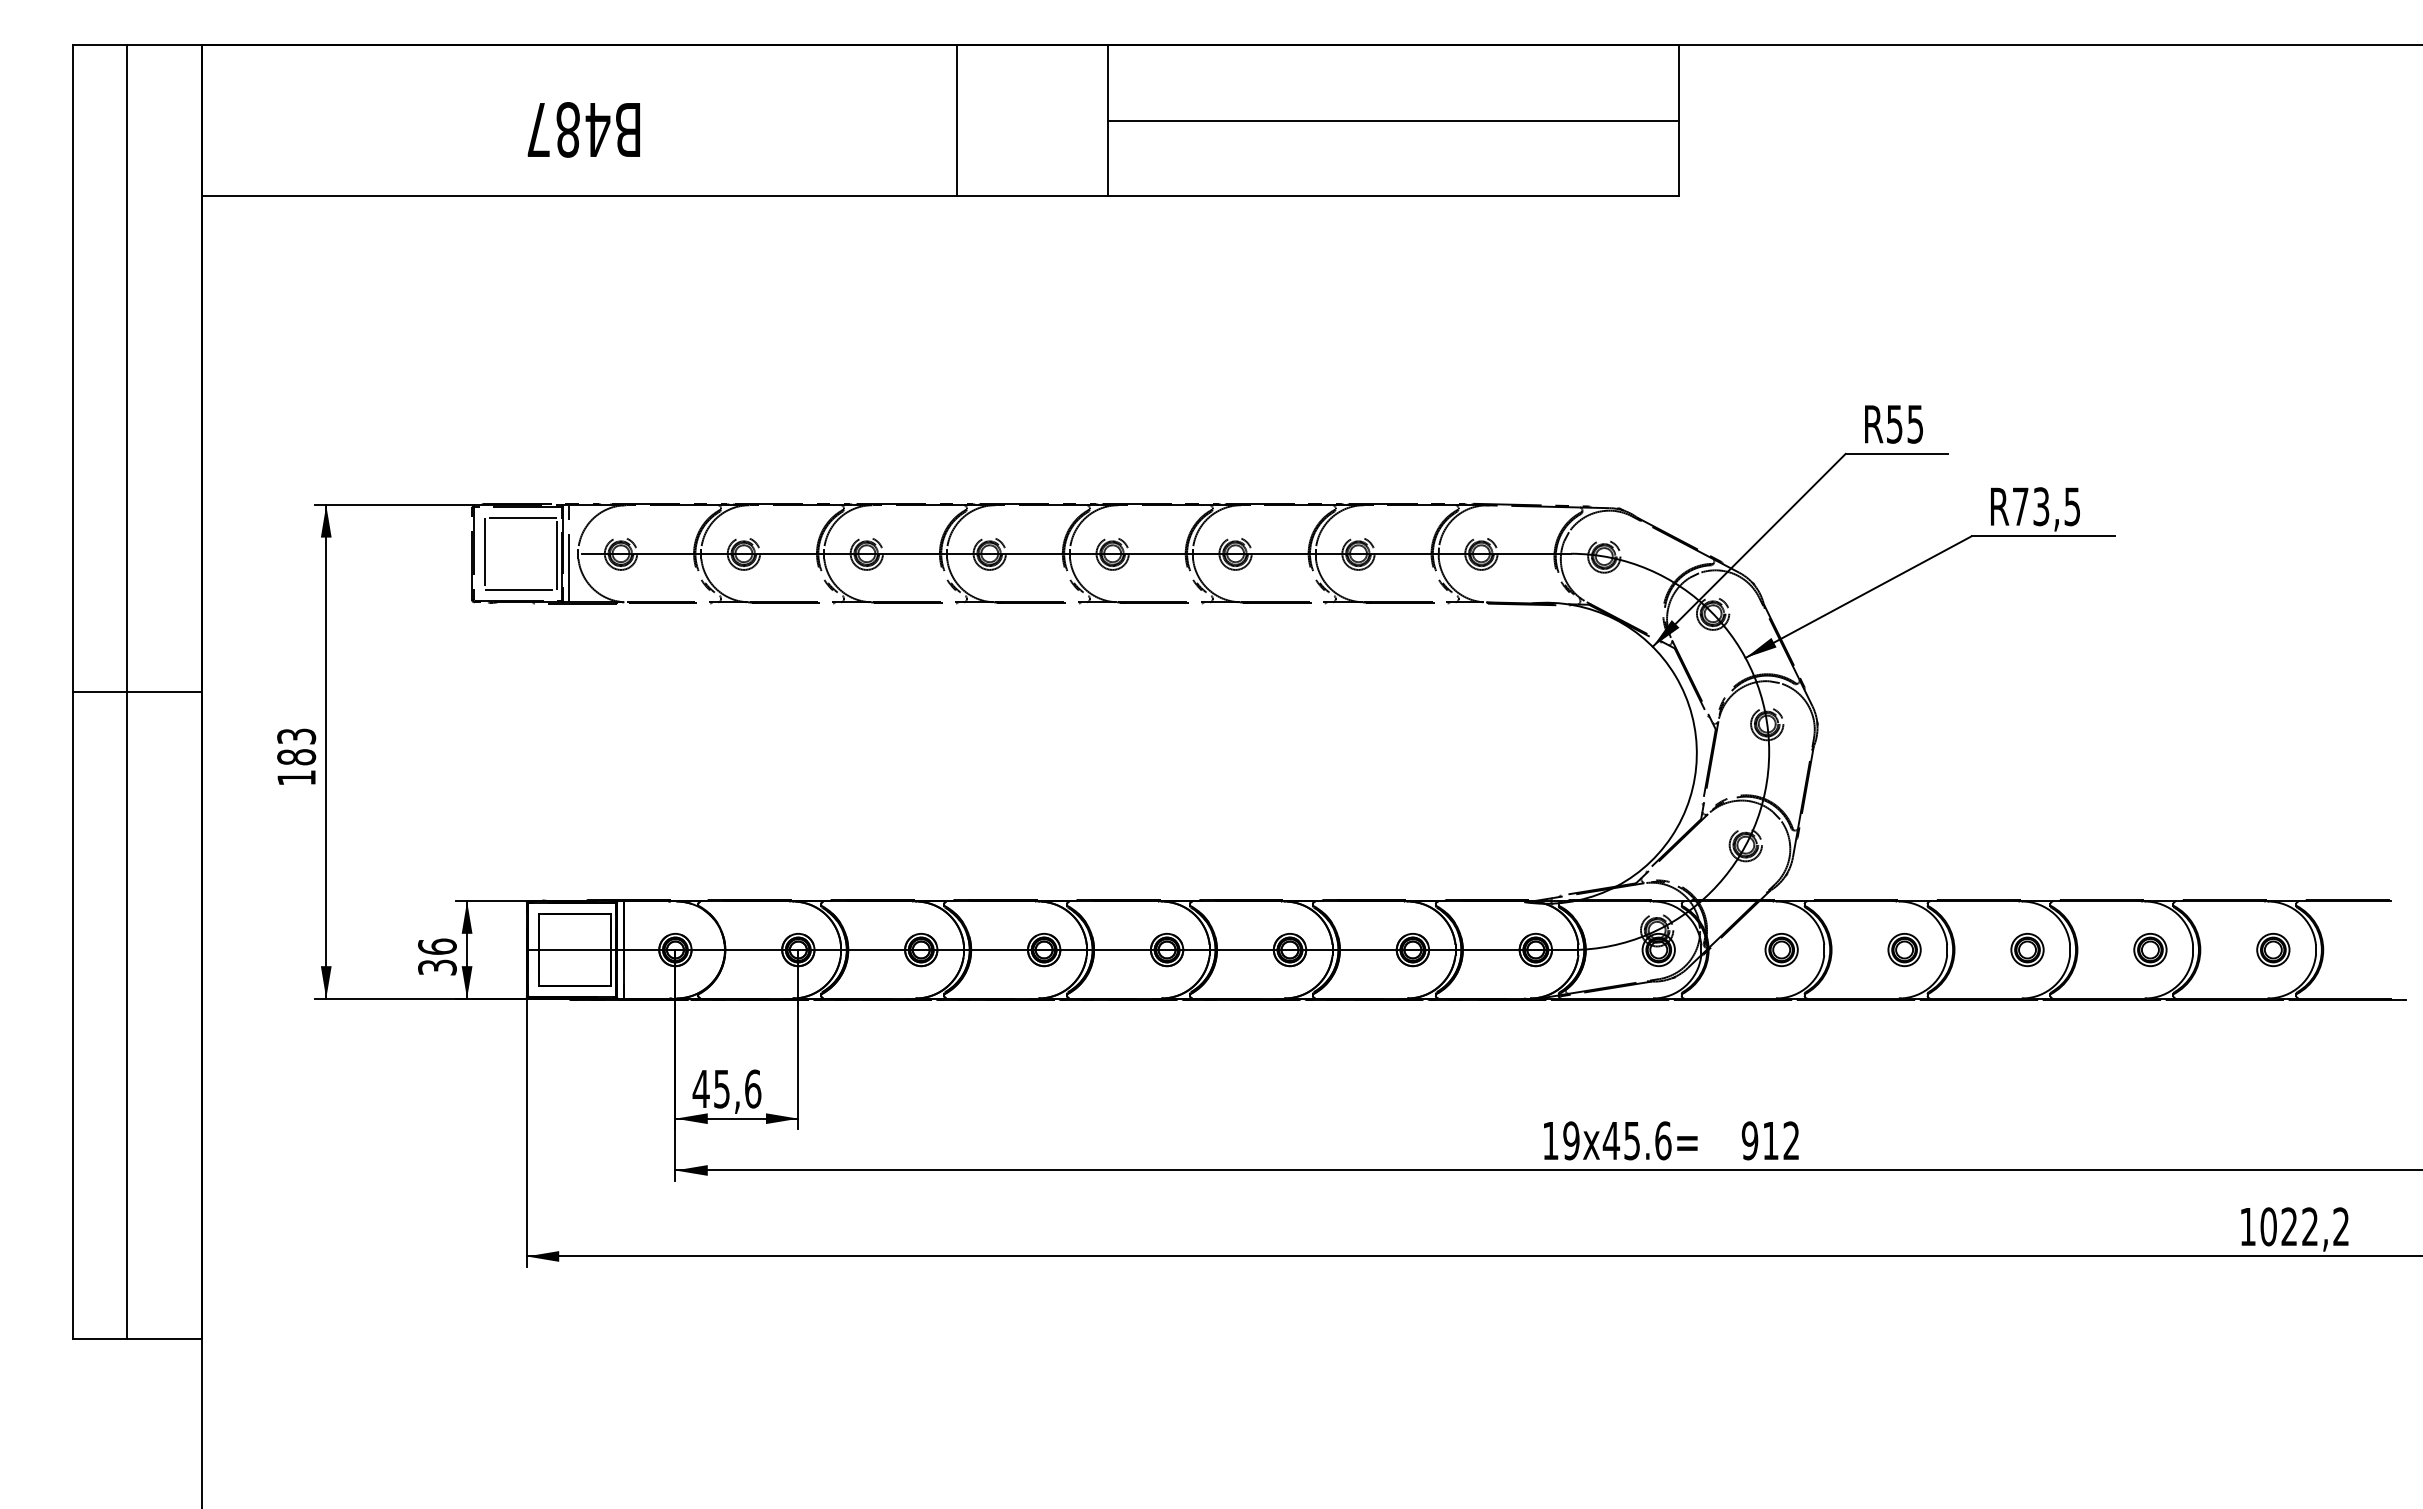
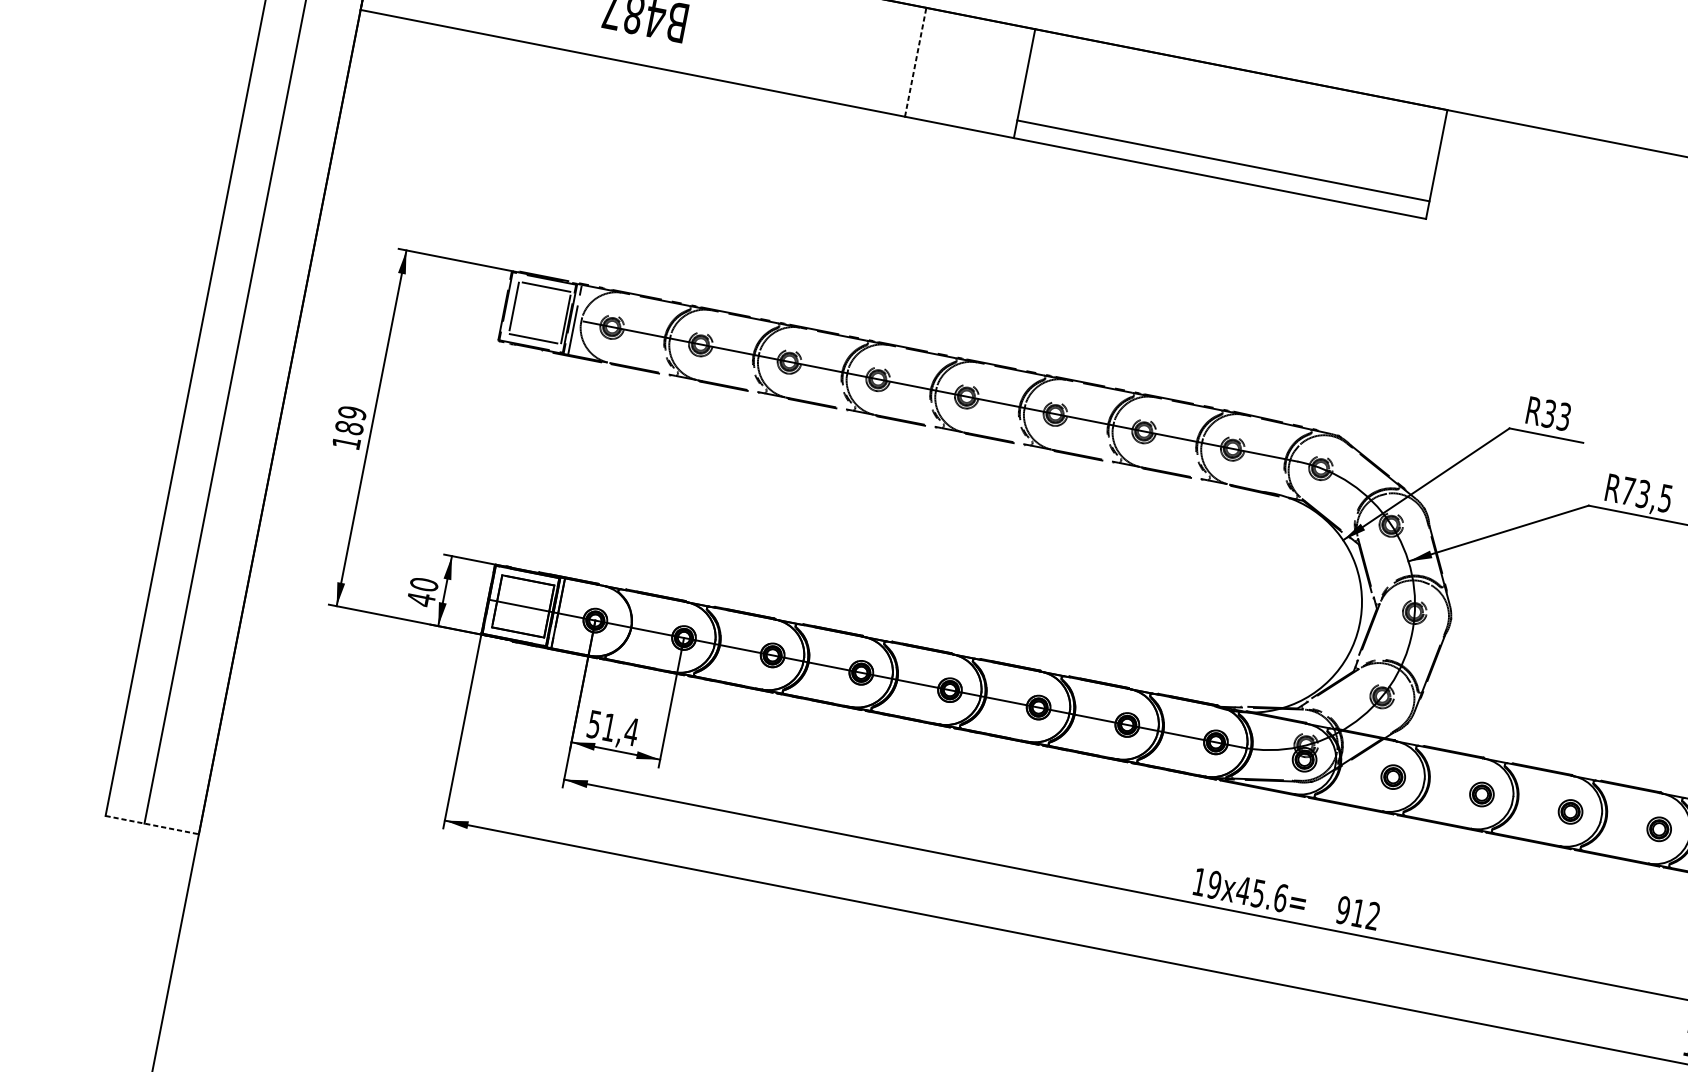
line: (956, 120) -> (915, 62), solid -> dashed
line: (1393, 120) -> (1223, 160), moved
text: (1905, 423) -> (1557, 414), R55 -> R33
line: (137, 692) -> (243, 358), removed
text: (296, 736) -> (352, 413), 183 -> 189
text: (437, 957) -> (422, 592), 36 -> 40
text: (726, 1088) -> (612, 727), 45,6 -> 51,4
line: (137, 1339) -> (152, 825), solid -> dashed

